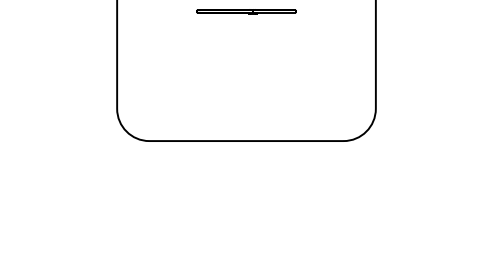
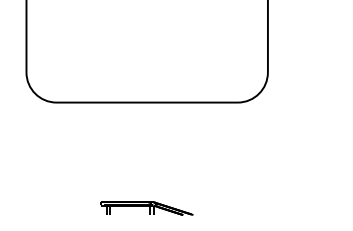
part: (245, 254) -> (146, 208), added

